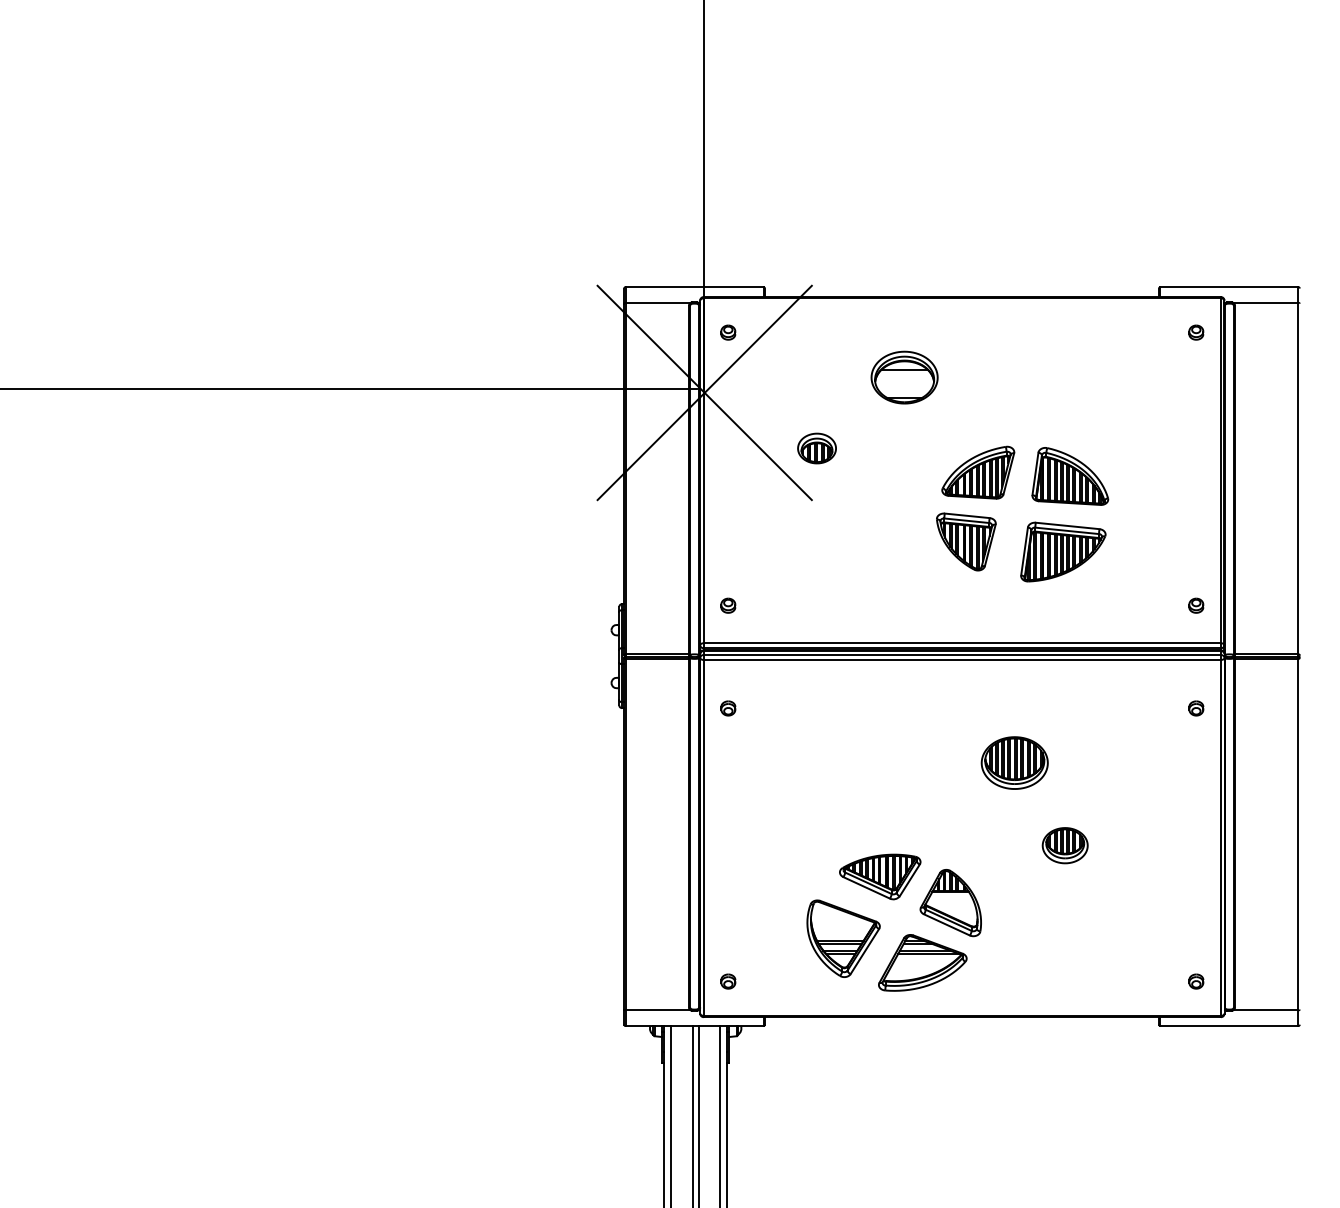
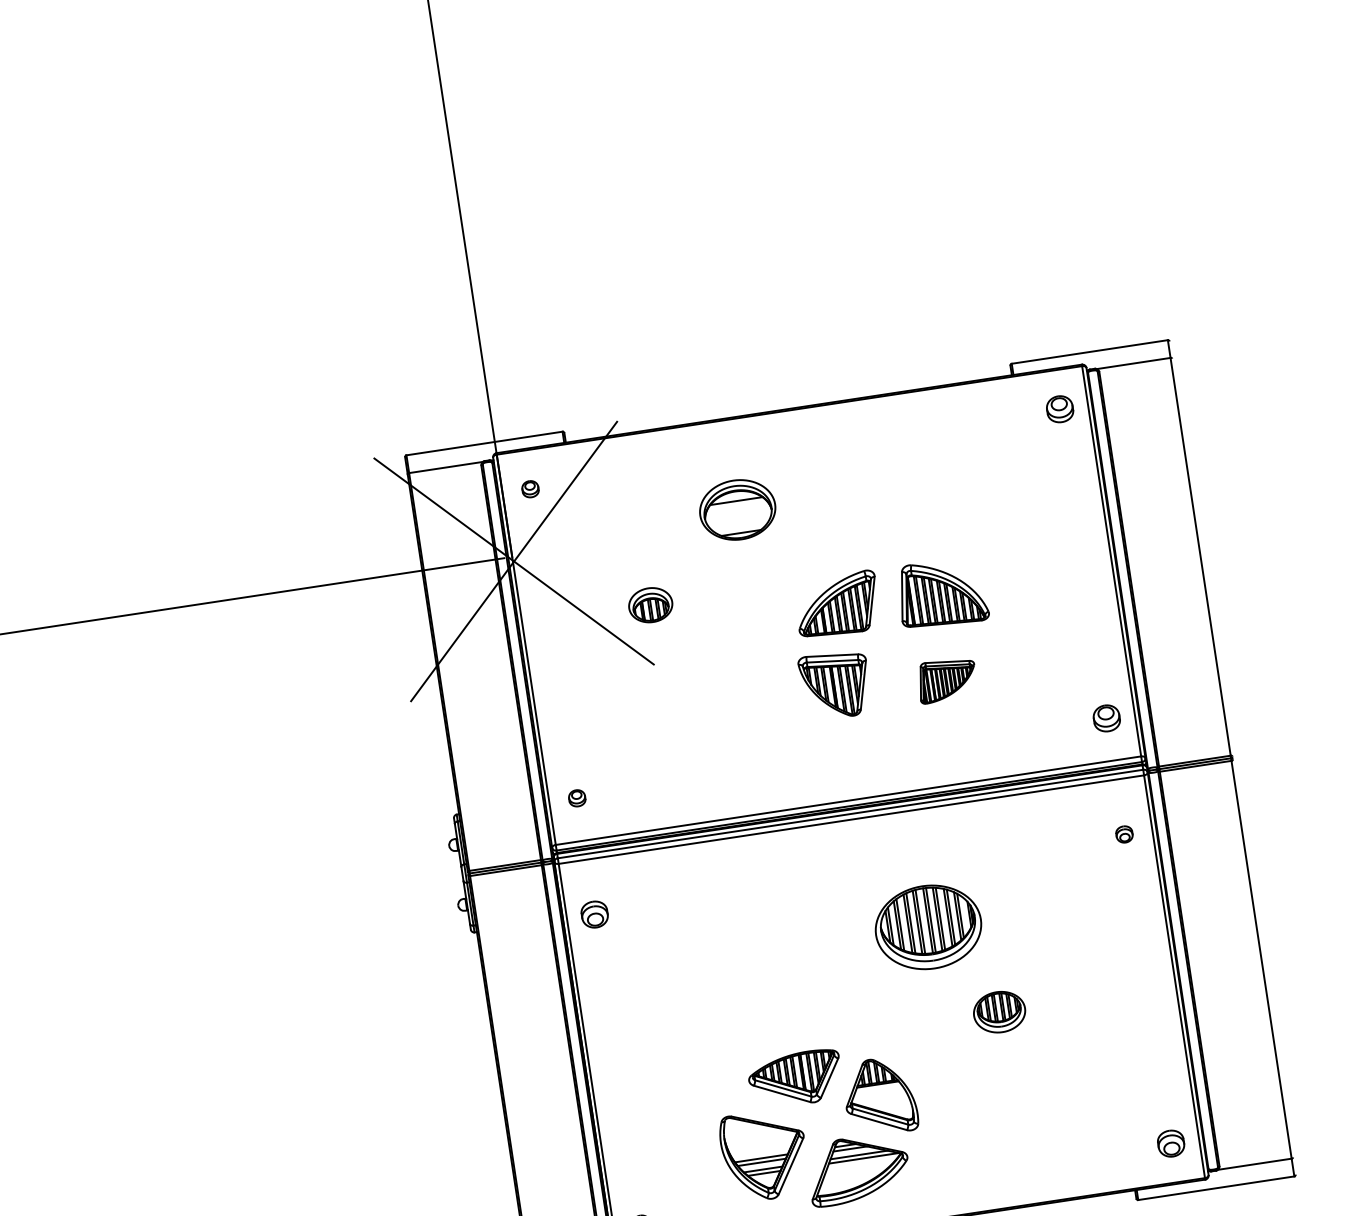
part: (1196, 332) -> (1060, 408), size x1.6
part: (1063, 551) -> (947, 679), size x0.6
part: (1196, 605) -> (1107, 717), size x1.6
part: (728, 708) -> (595, 914), size x1.6
part: (1014, 762) -> (927, 926), size x1.4
part: (1196, 981) -> (1171, 1143), size x1.6

